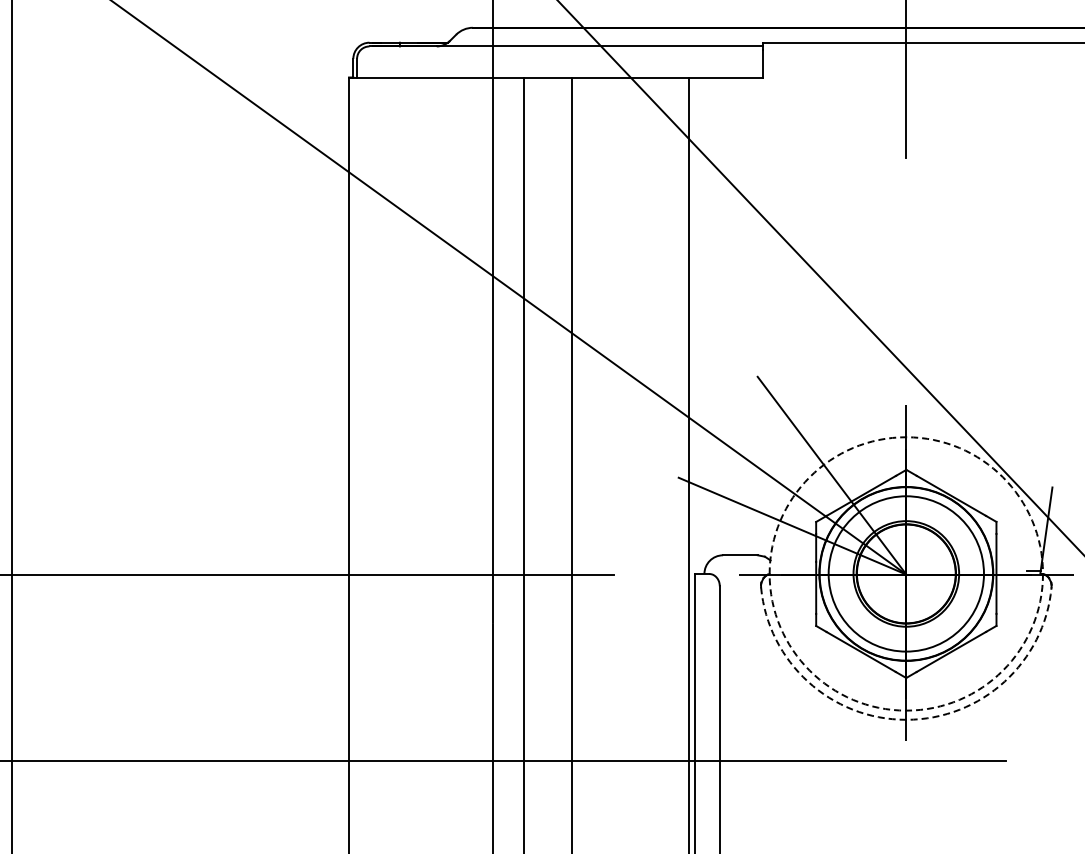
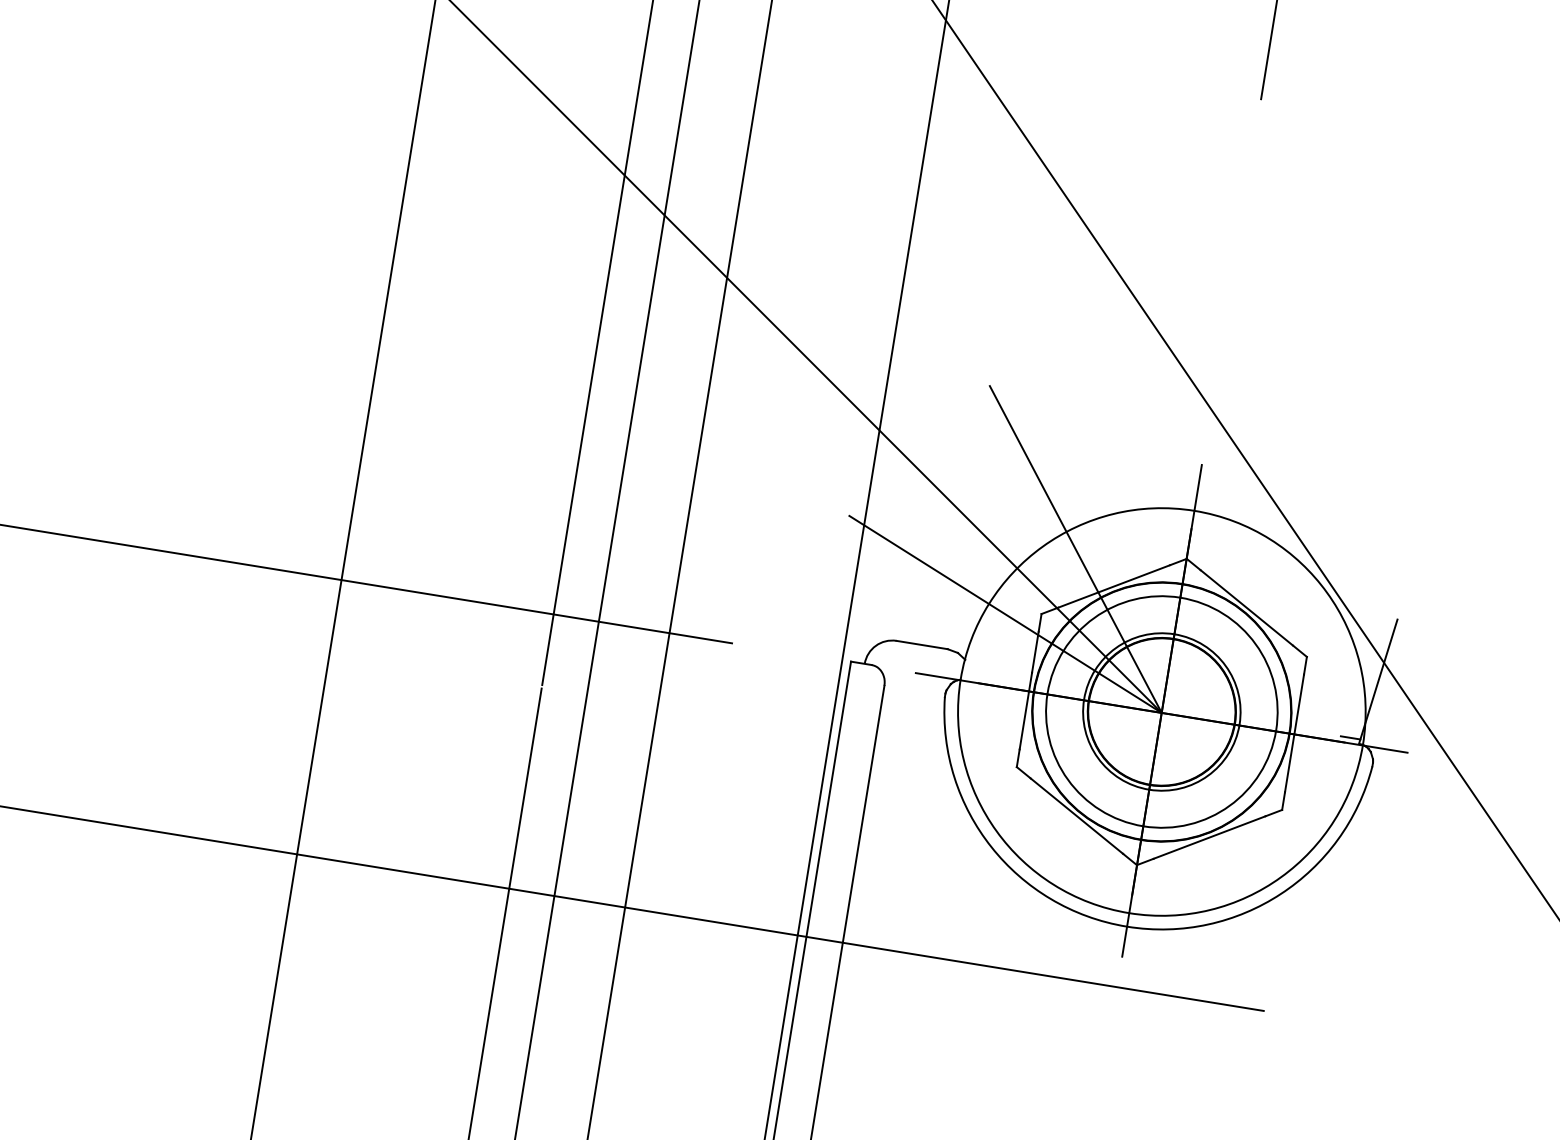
circle: (906, 573) -> (1162, 711), dashed -> solid
arc: (906, 719) -> (1127, 926), dashed -> solid

